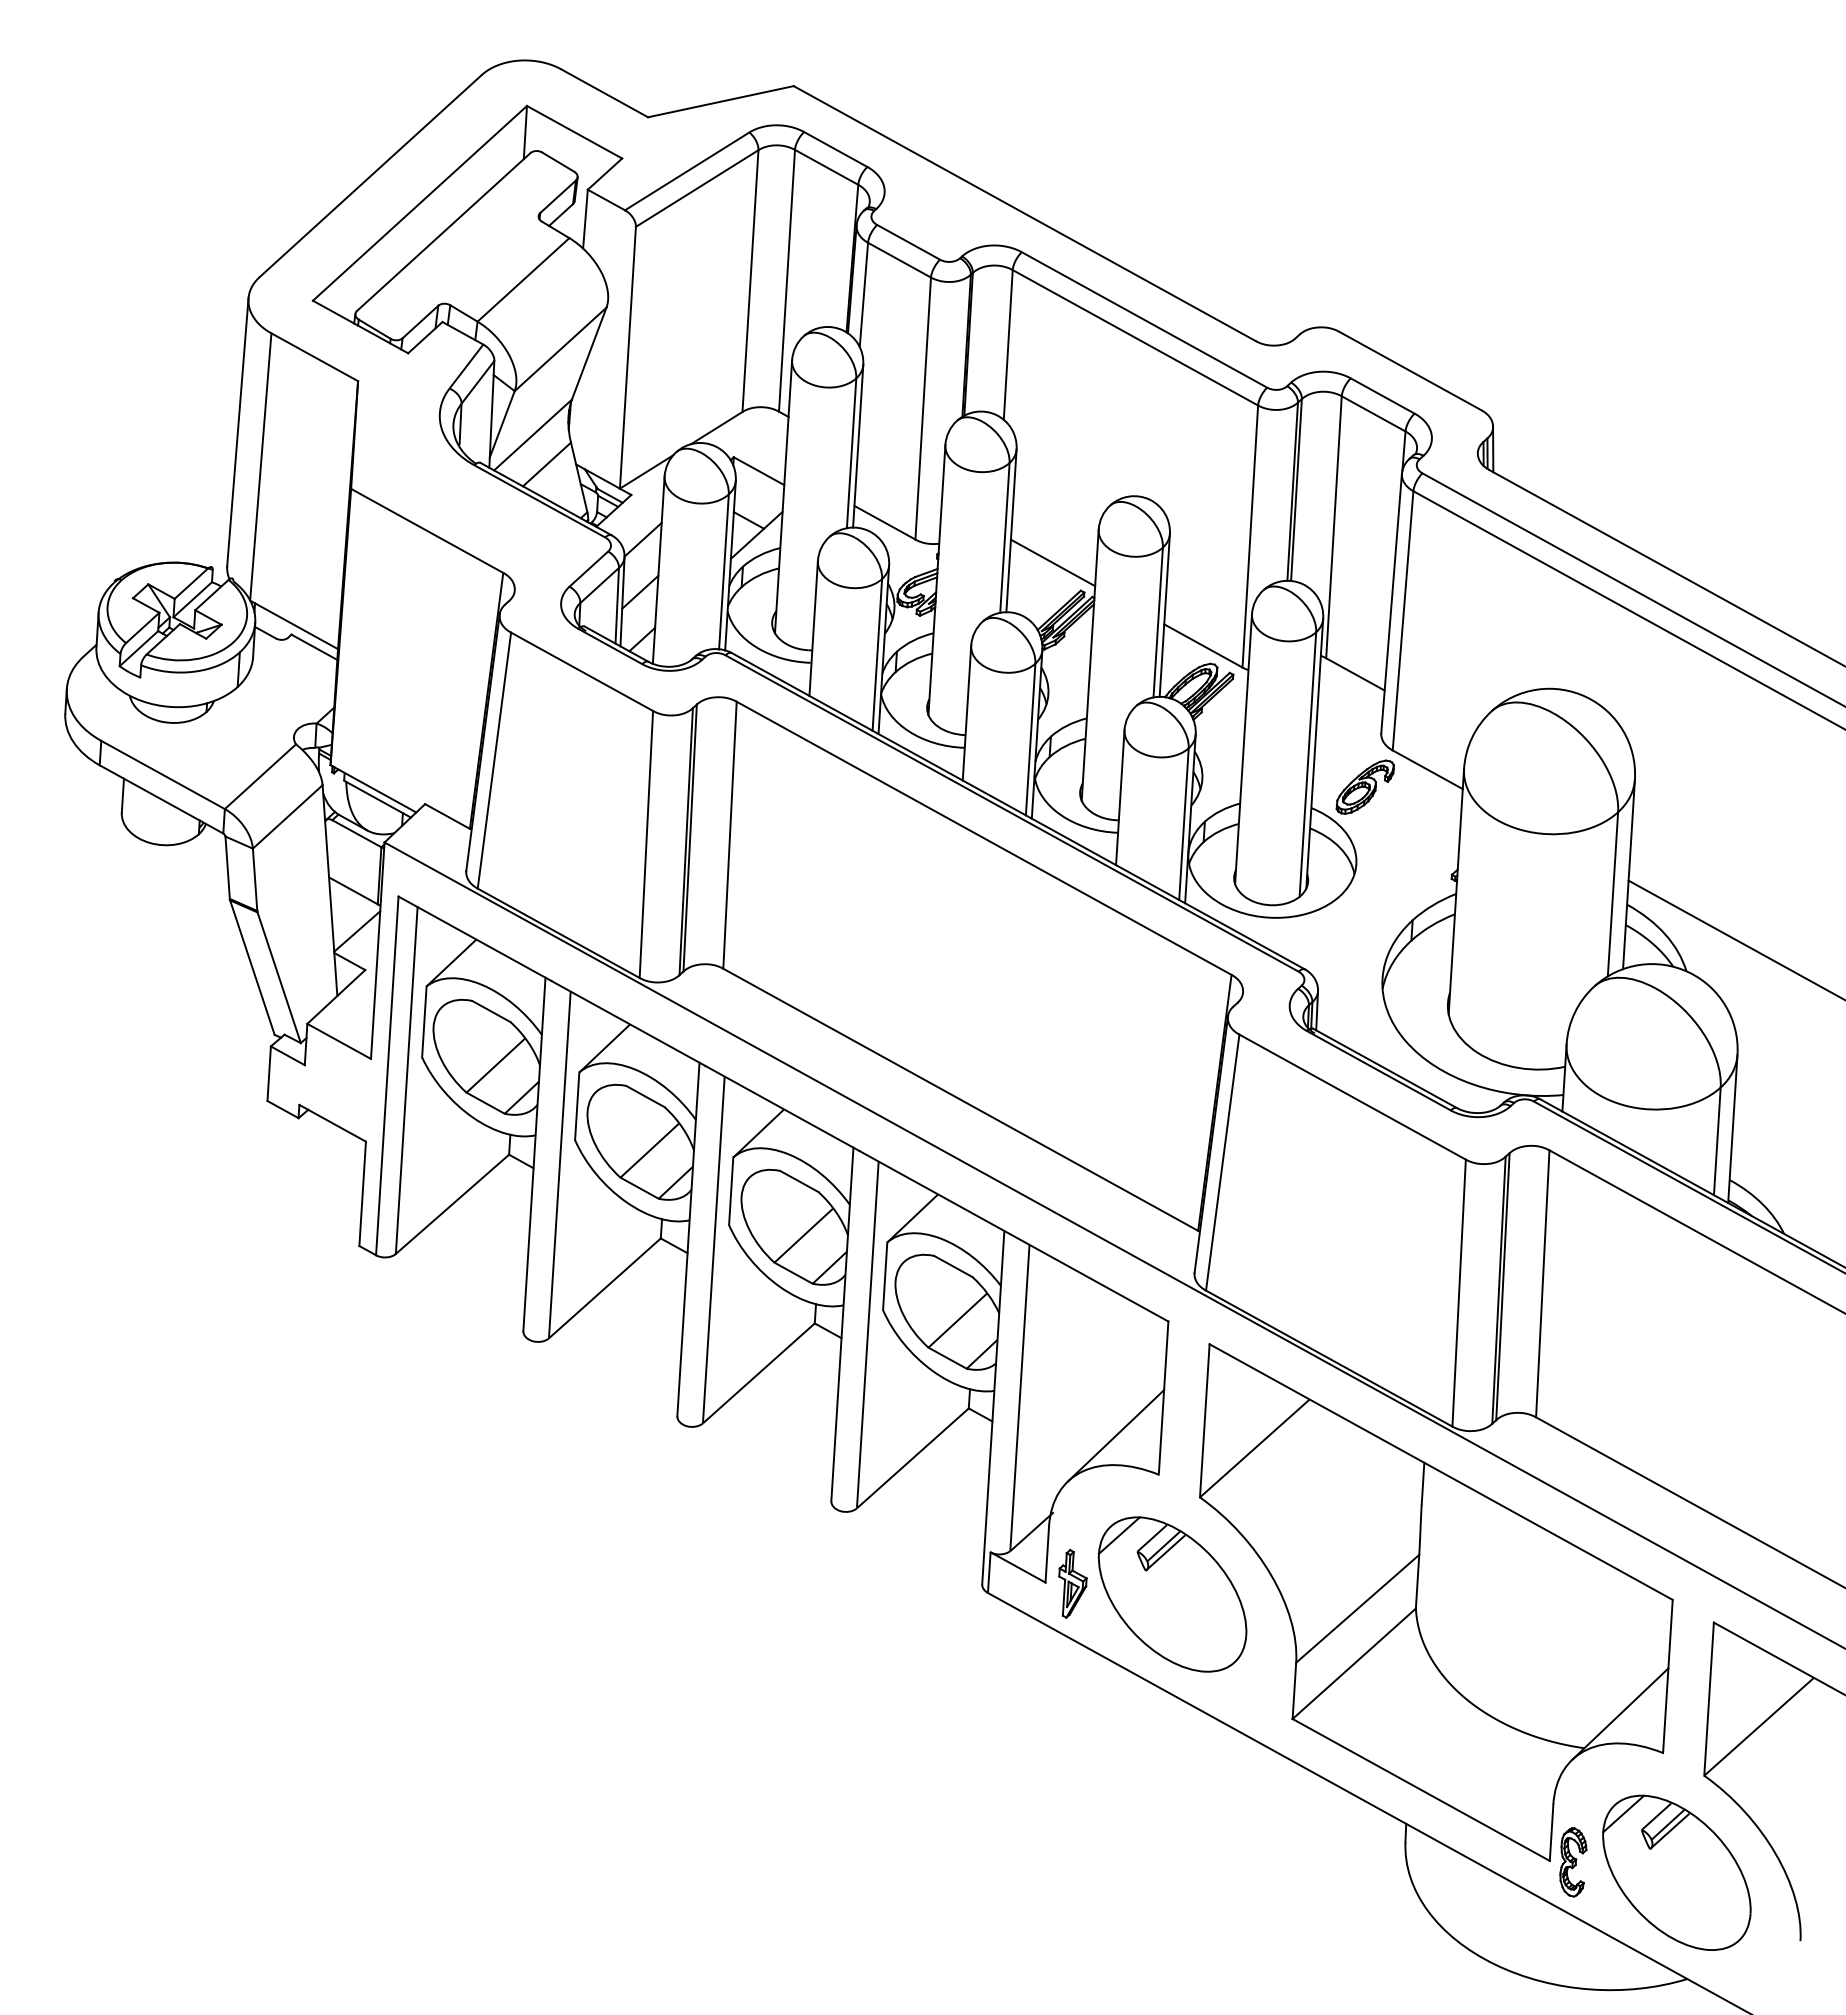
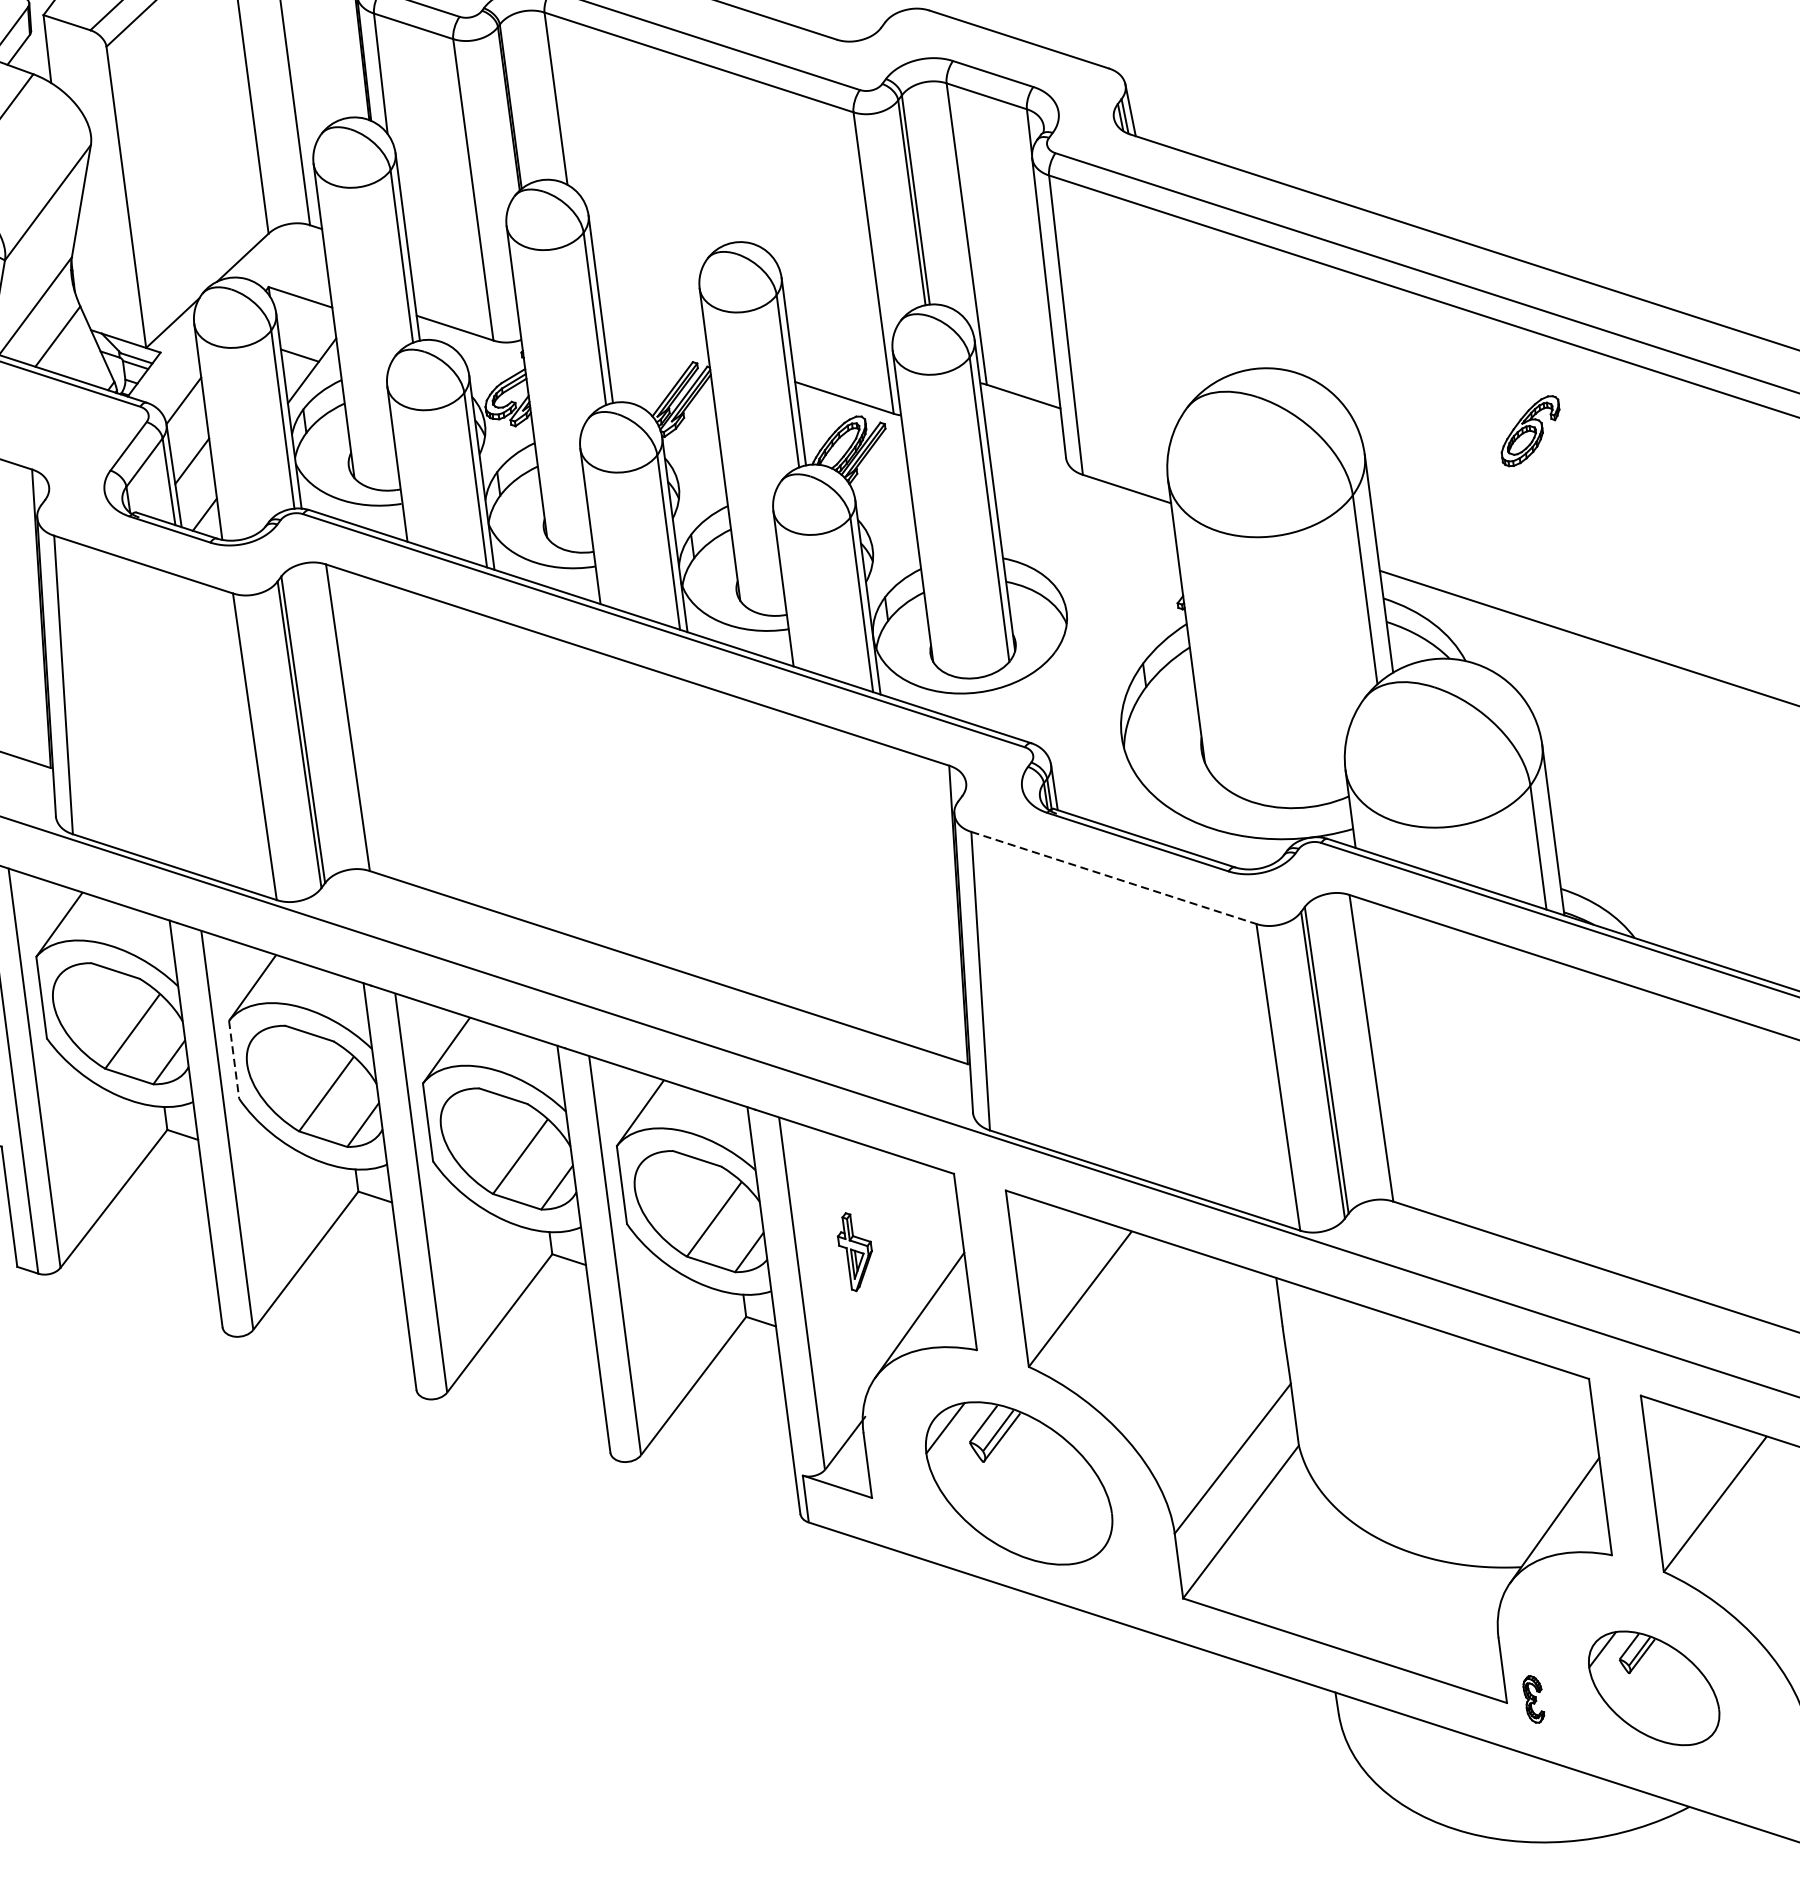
line: (1052, 562) -> (654, 336), removed
part: (1364, 786) -> (1529, 430), moved
line: (1353, 1097) -> (1114, 878), solid -> dashed
line: (577, 1106) -> (234, 1059), solid -> dashed
part: (1072, 1583) -> (855, 1250), moved
part: (1573, 1862) -> (1534, 1699), size x0.6
part: (1676, 1872) -> (1653, 1688), size x0.7

